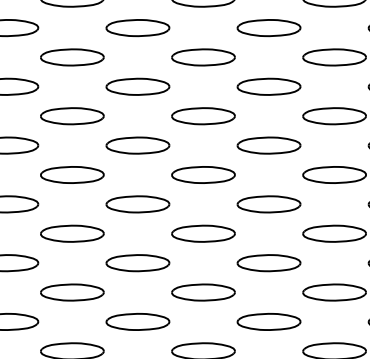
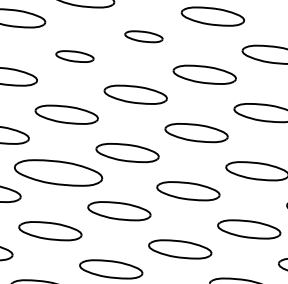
part: (137, 28) -> (143, 36), size x0.6
part: (72, 57) -> (75, 56), size x0.6
part: (72, 174) -> (58, 172), size x1.4

